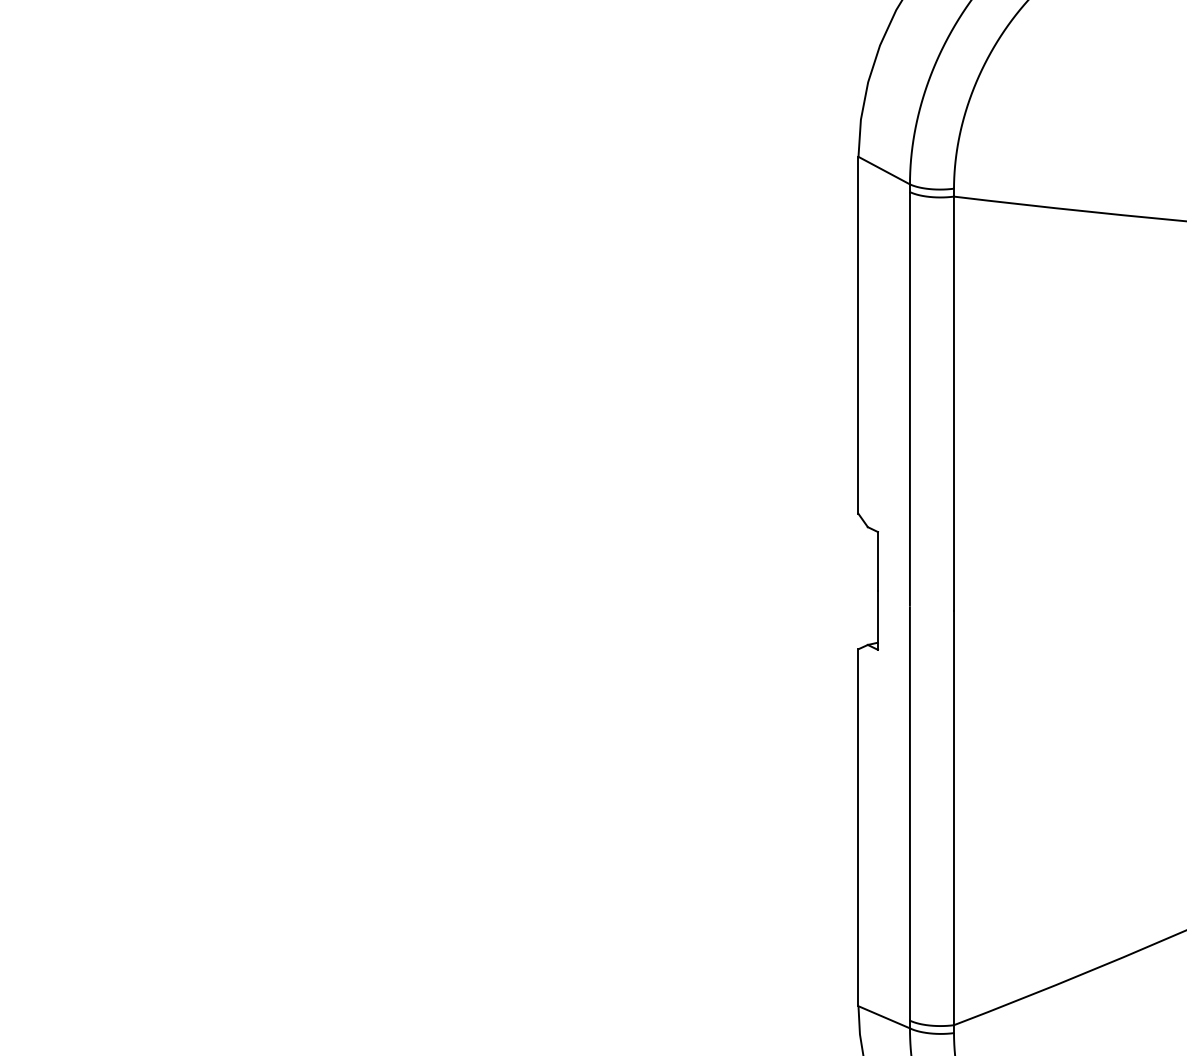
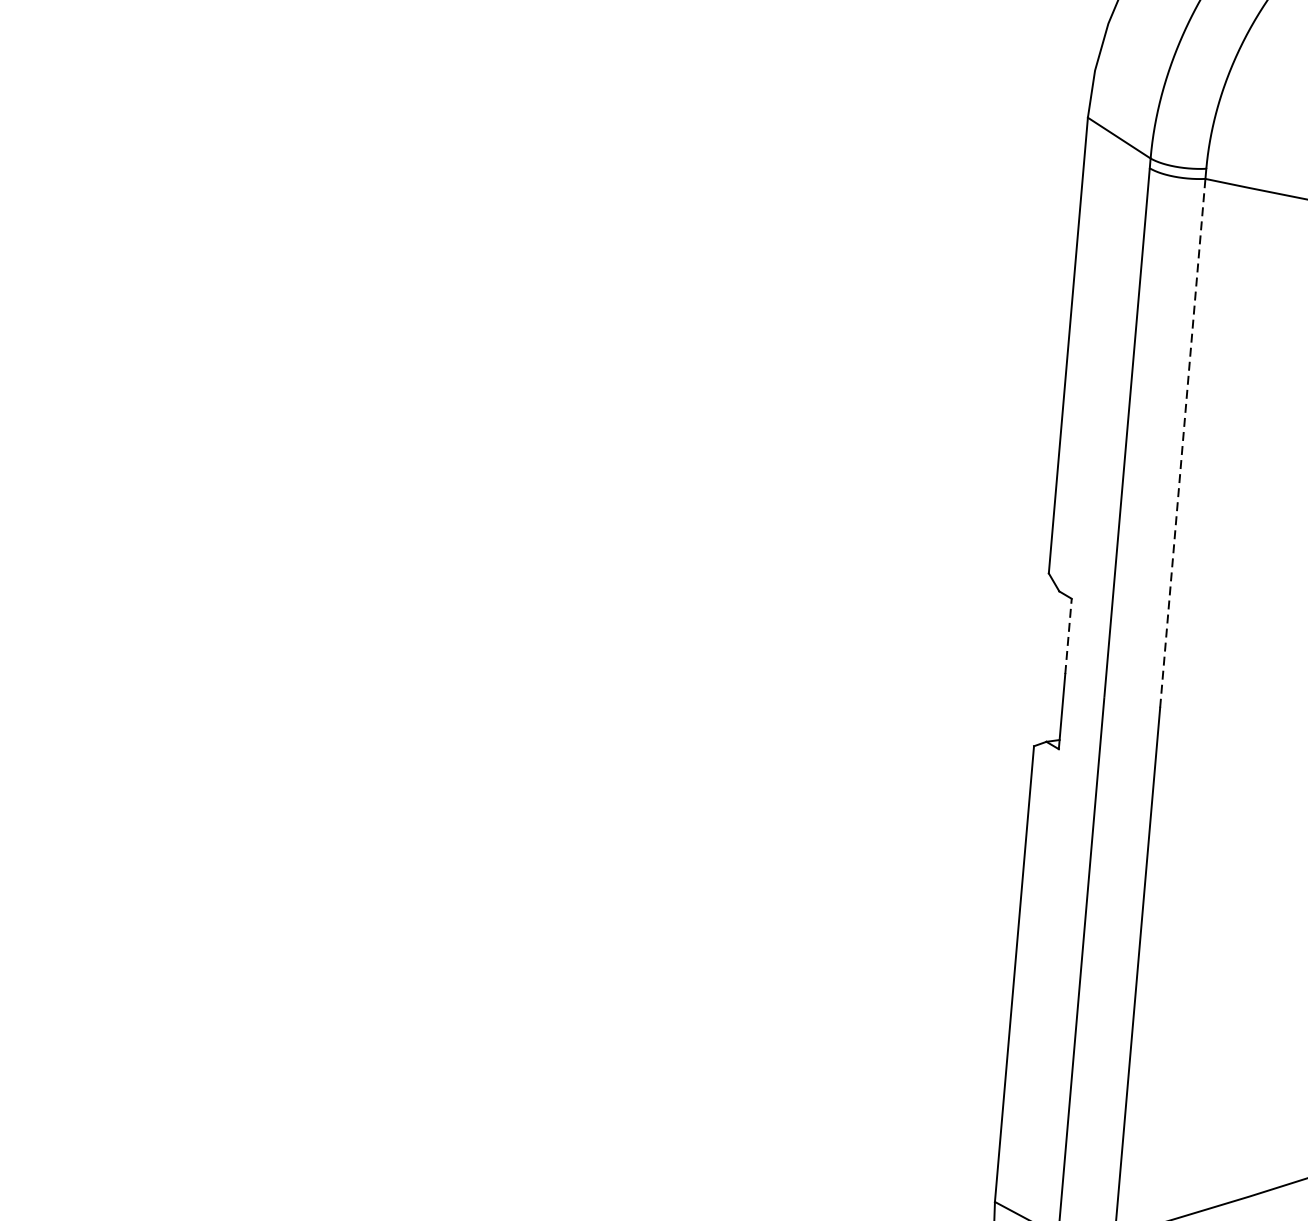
line: (953, 403) -> (1182, 442), solid -> dashed
line: (877, 560) -> (1067, 635), solid -> dashed

